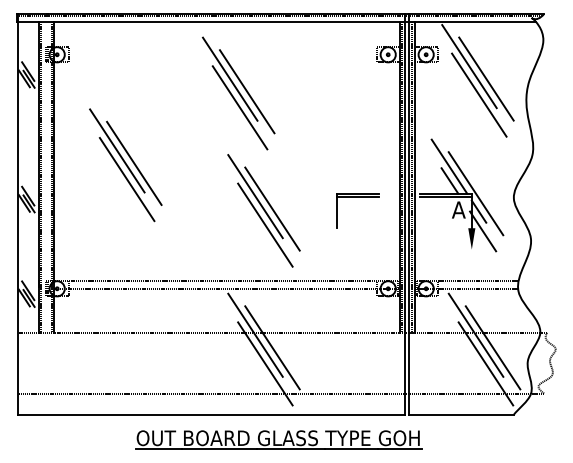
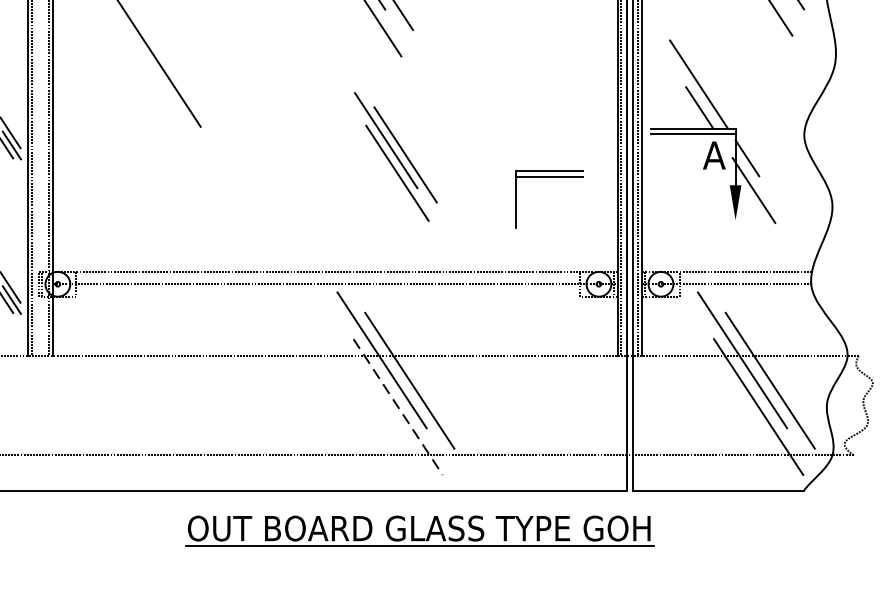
line: (134, 162) -> (184, 77), removed
line: (126, 179) -> (171, 105), removed
line: (475, 193) -> (741, 128), removed
part: (357, 197) -> (548, 177), moved
part: (263, 210) -> (395, 156), size x0.7
line: (265, 363) -> (398, 406), solid -> dashed

